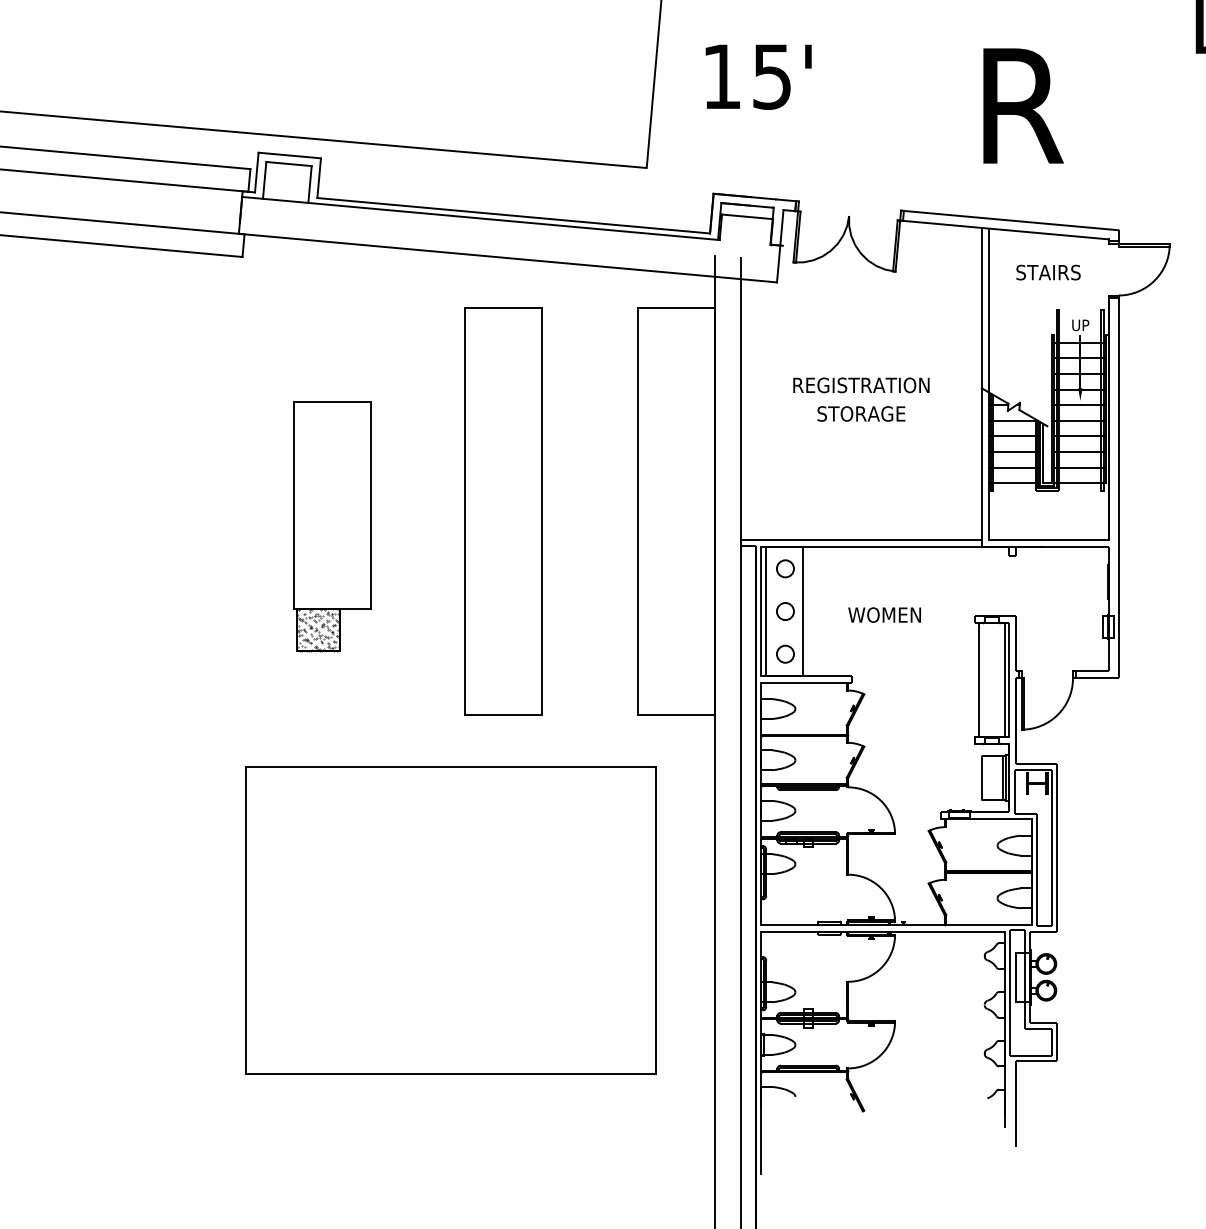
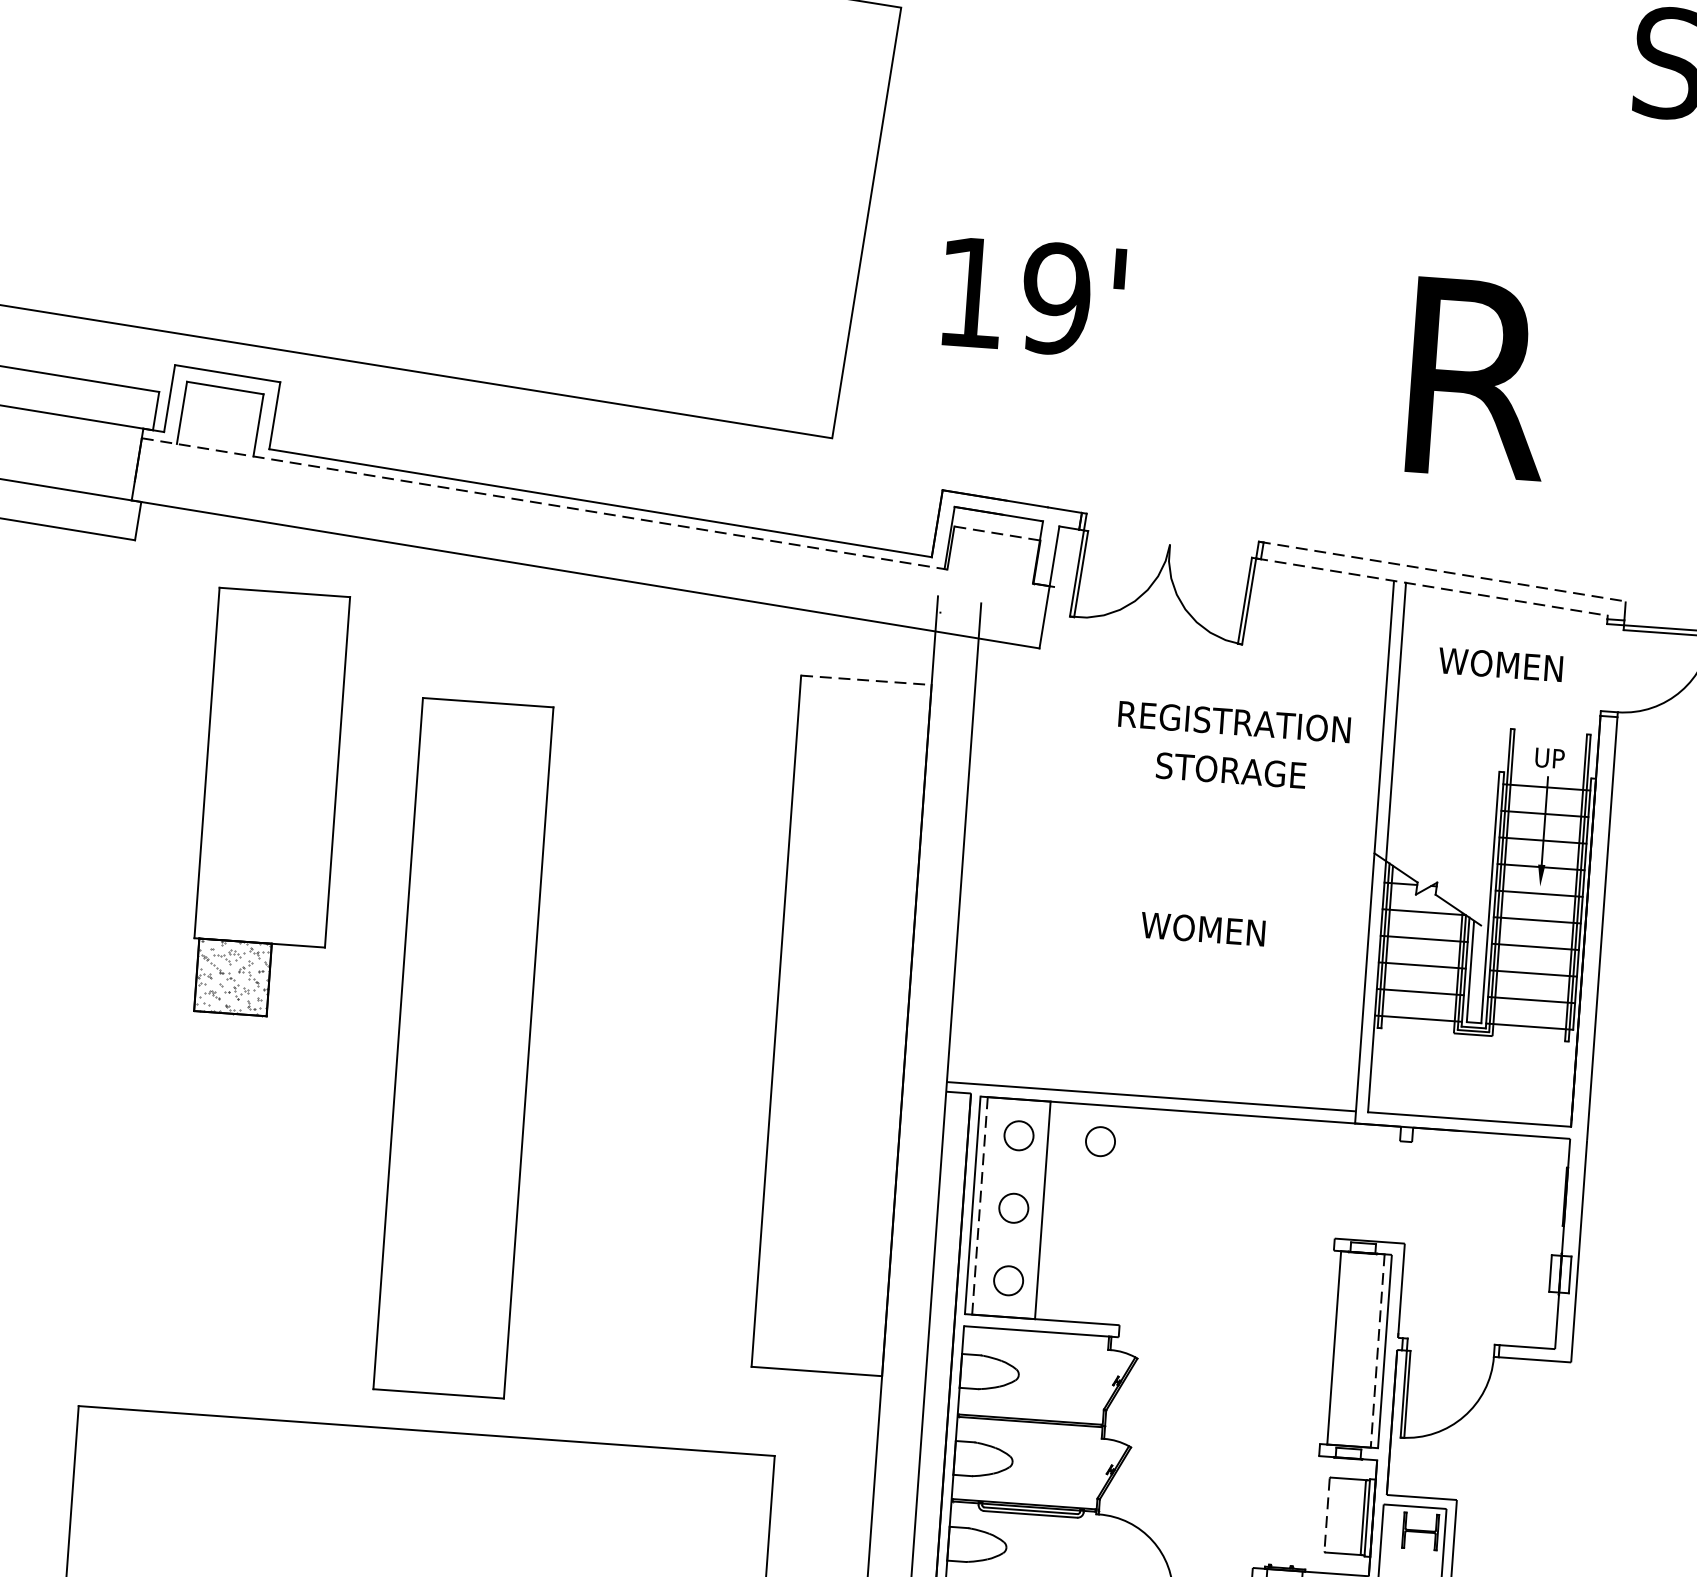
text: (771, 76) -> (1055, 298), 15' -> 19'
line: (747, 216) -> (997, 532), solid -> dashed
line: (480, 218) -> (543, 503), solid -> dashed
line: (1010, 220) -> (1443, 571), solid -> dashed
line: (1004, 229) -> (1432, 586), solid -> dashed
text: (1047, 272) -> (1499, 664), STAIRS -> WOMEN
line: (677, 308) -> (867, 680), solid -> dashed
text: (861, 399) -> (1233, 746), moved
part: (503, 511) -> (463, 1047), moved
part: (332, 526) -> (269, 803), moved
circle: (833, 568) -> (1100, 1141), added
line: (765, 611) -> (979, 1205), solid -> dashed
text: (884, 614) -> (1202, 928), moved
line: (1004, 679) -> (1377, 1350), solid -> dashed
line: (981, 778) -> (1326, 1515), solid -> dashed

